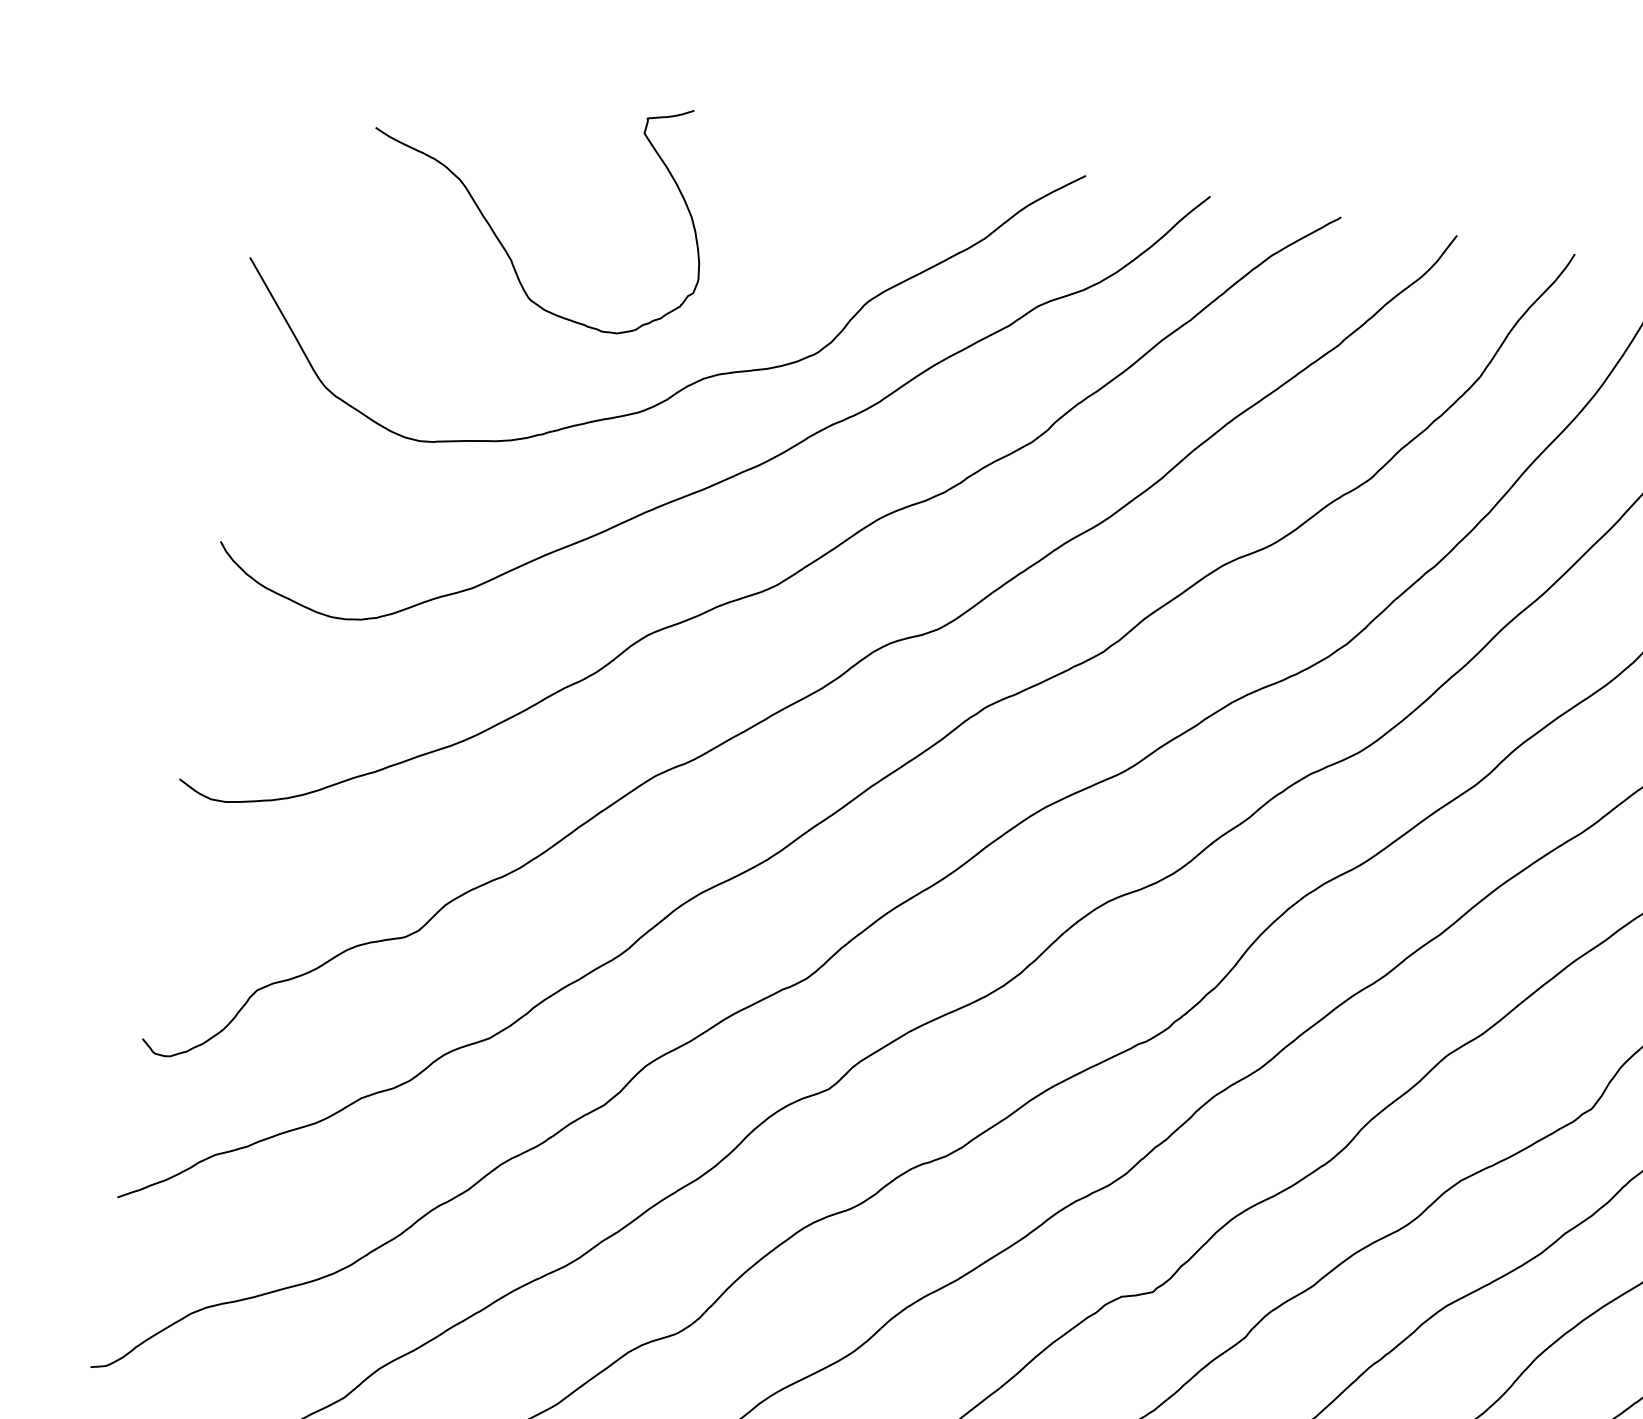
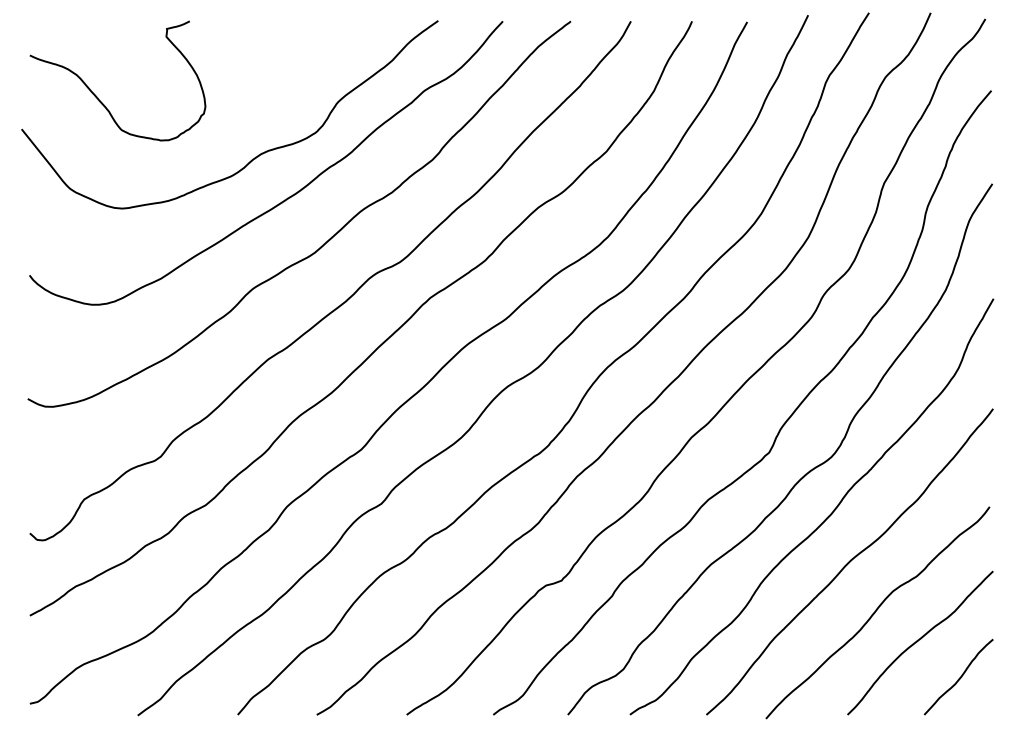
curve: (495, 229) -> (98, 97), moved

